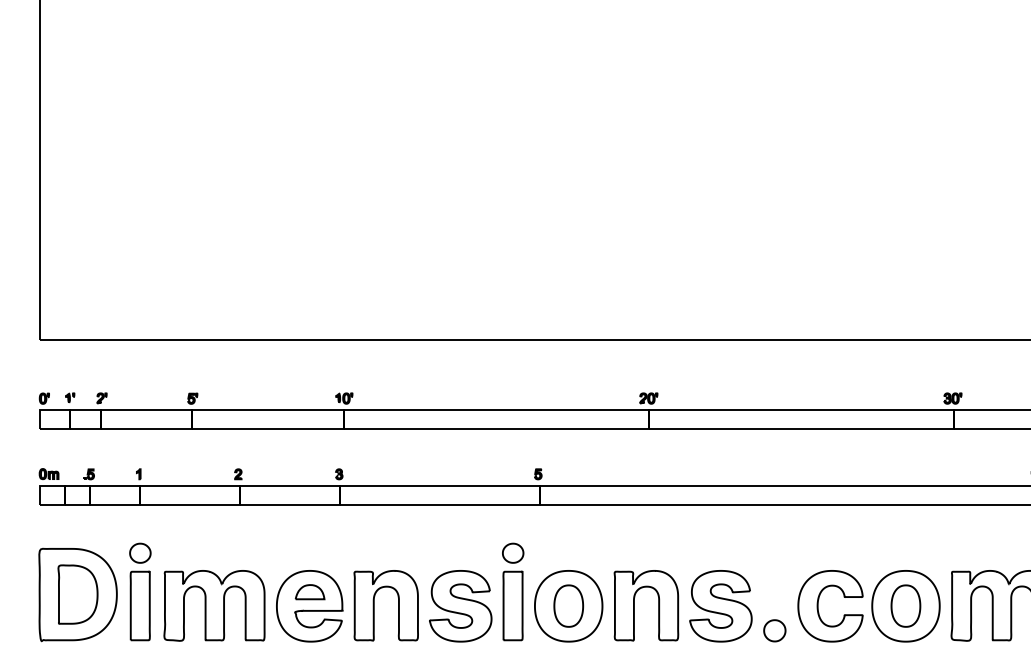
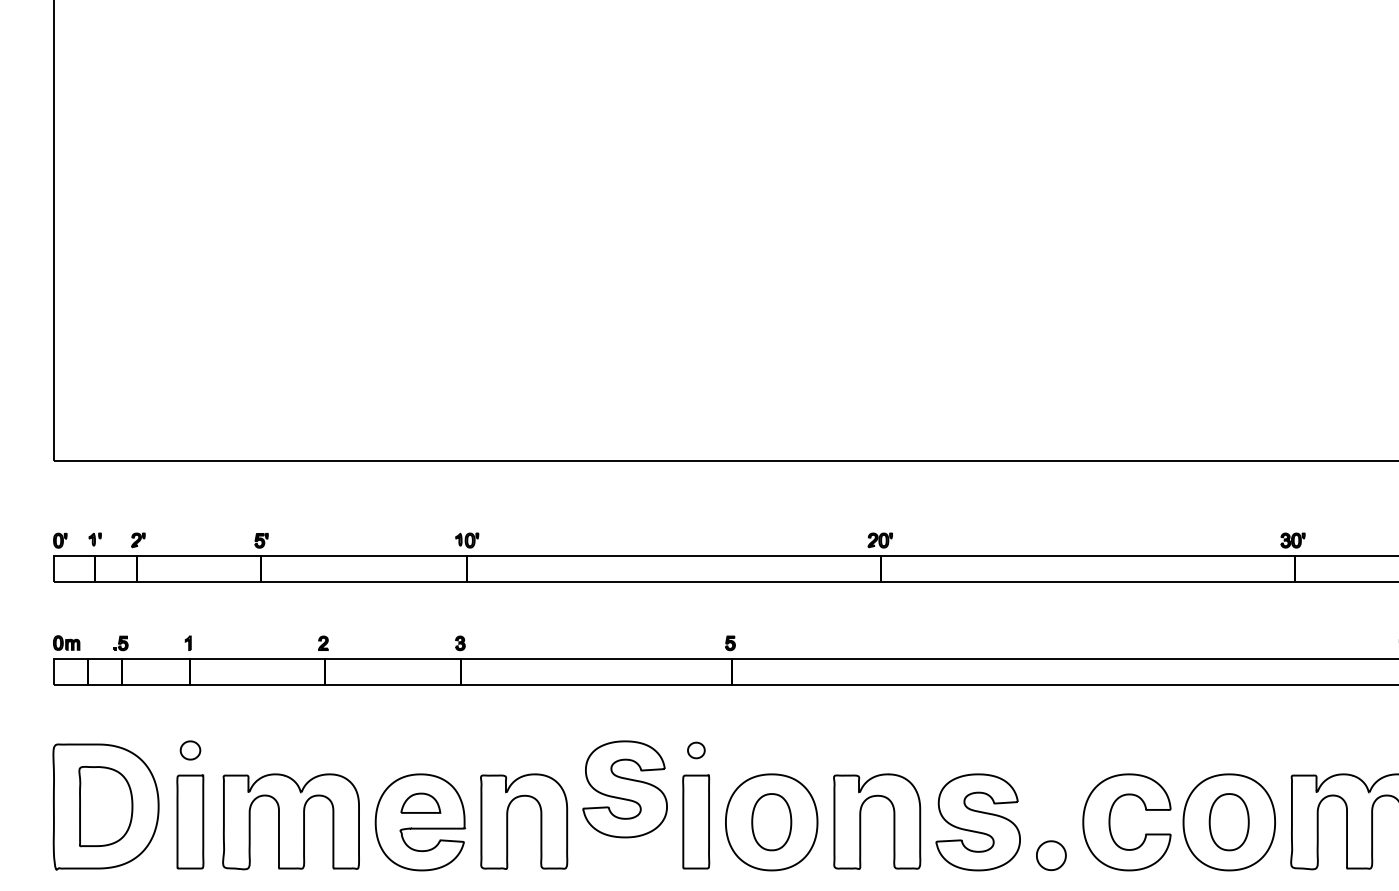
part: (140, 553) -> (190, 750), size x0.7
part: (513, 553) -> (696, 750), size x0.6
part: (460, 606) -> (624, 789), moved

